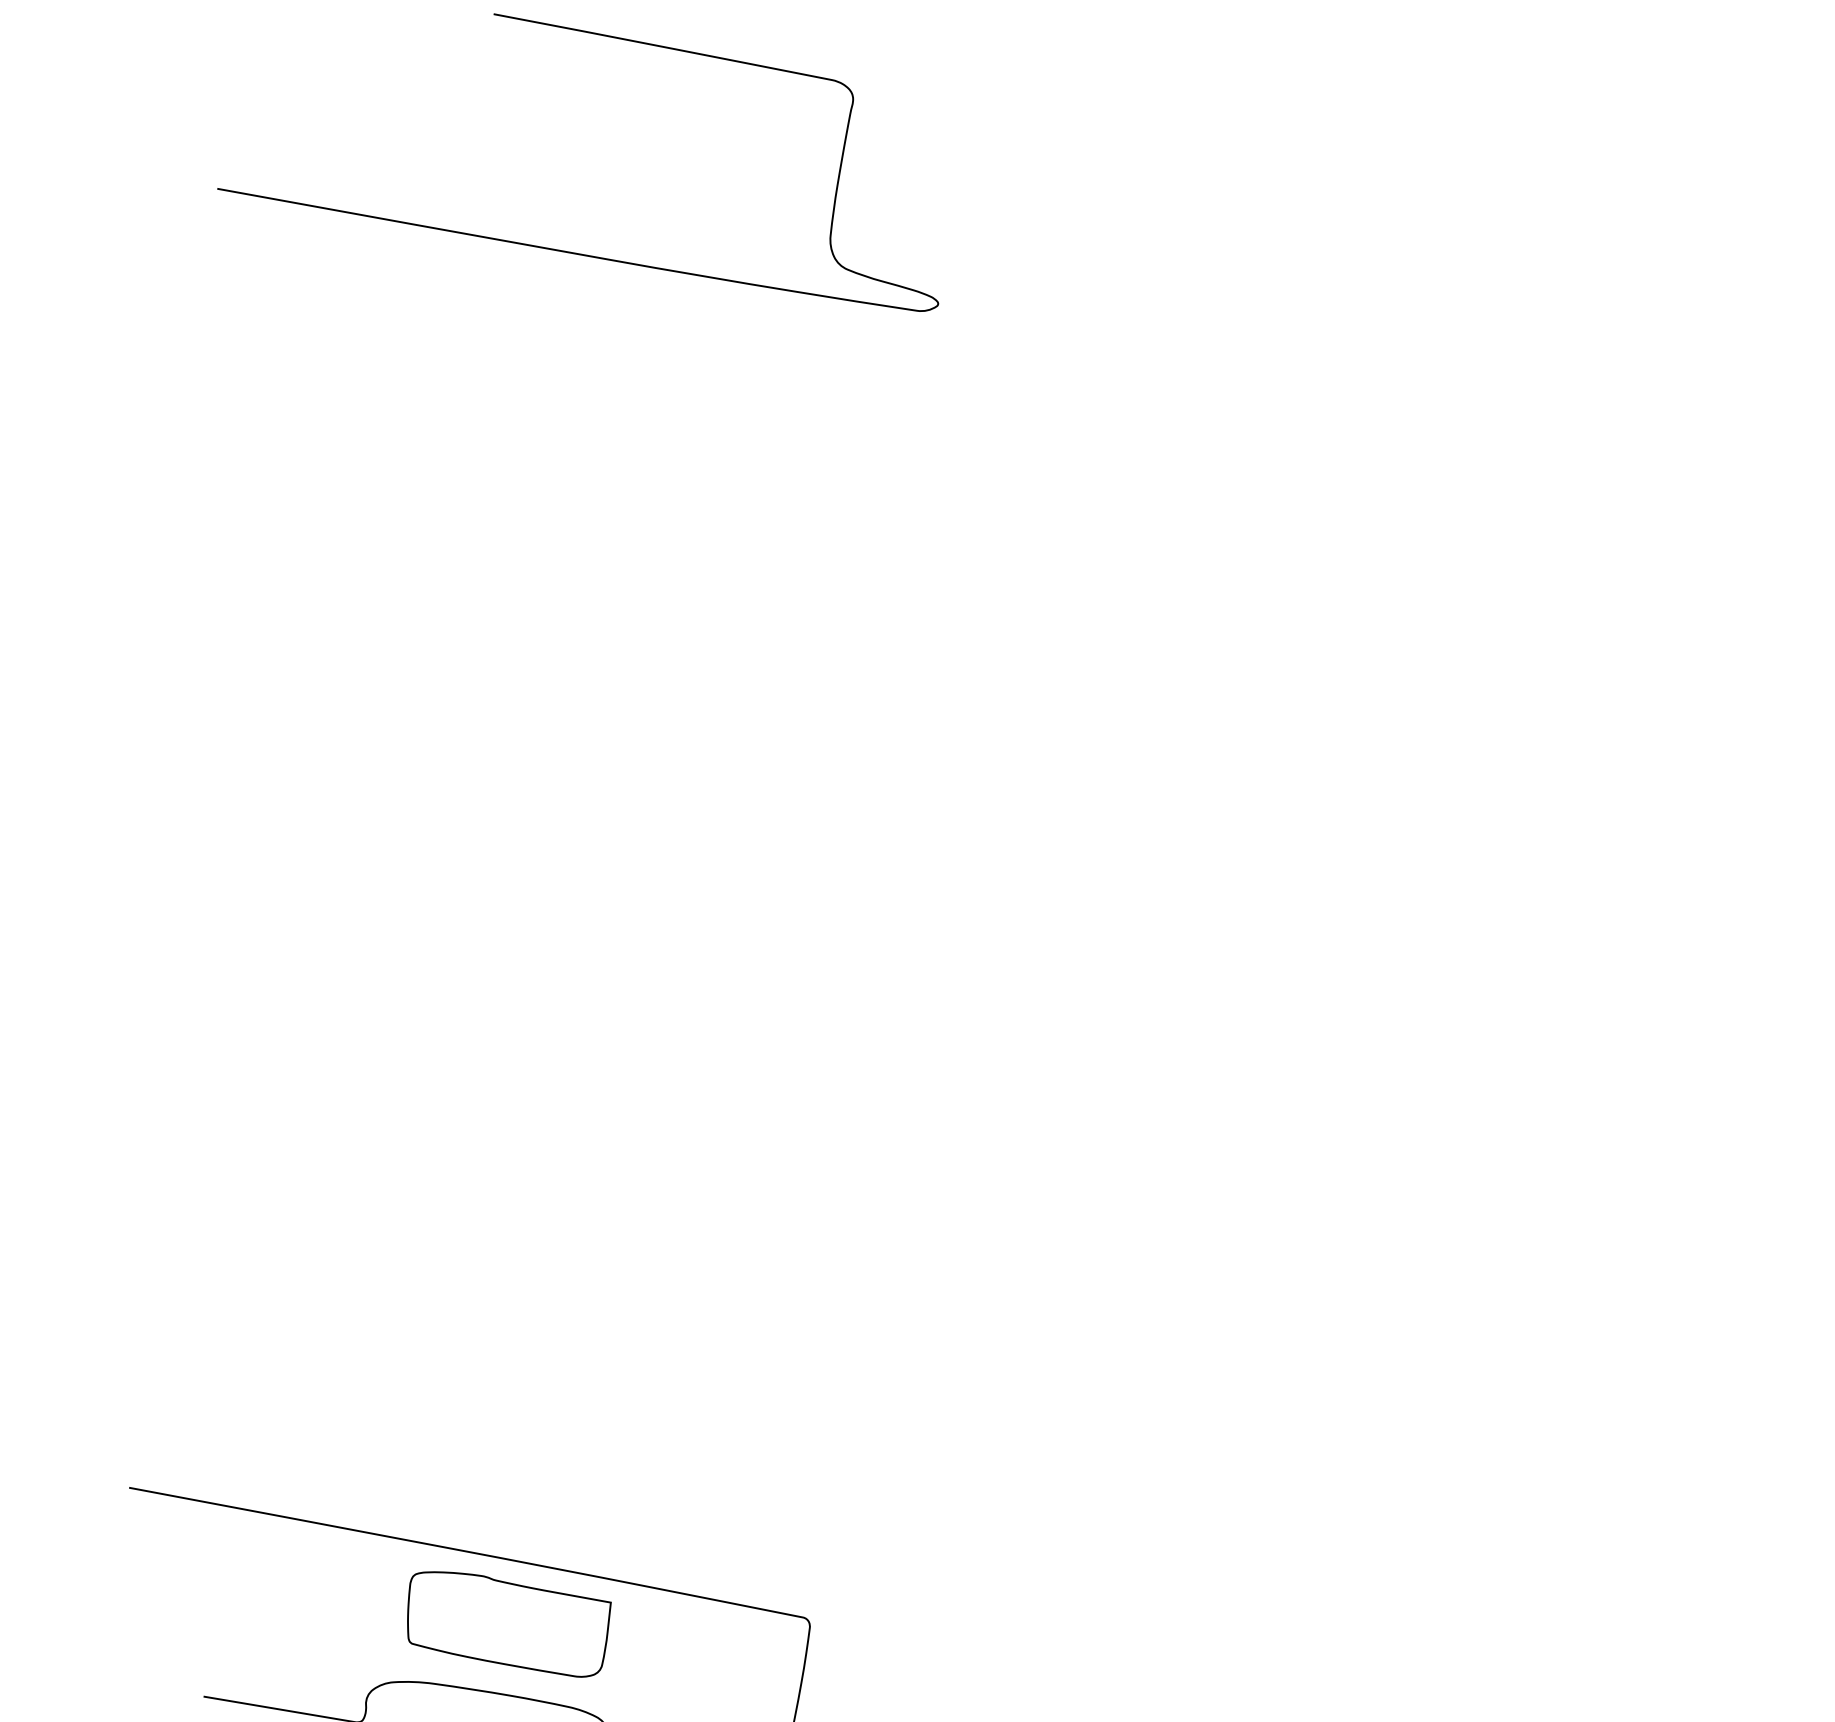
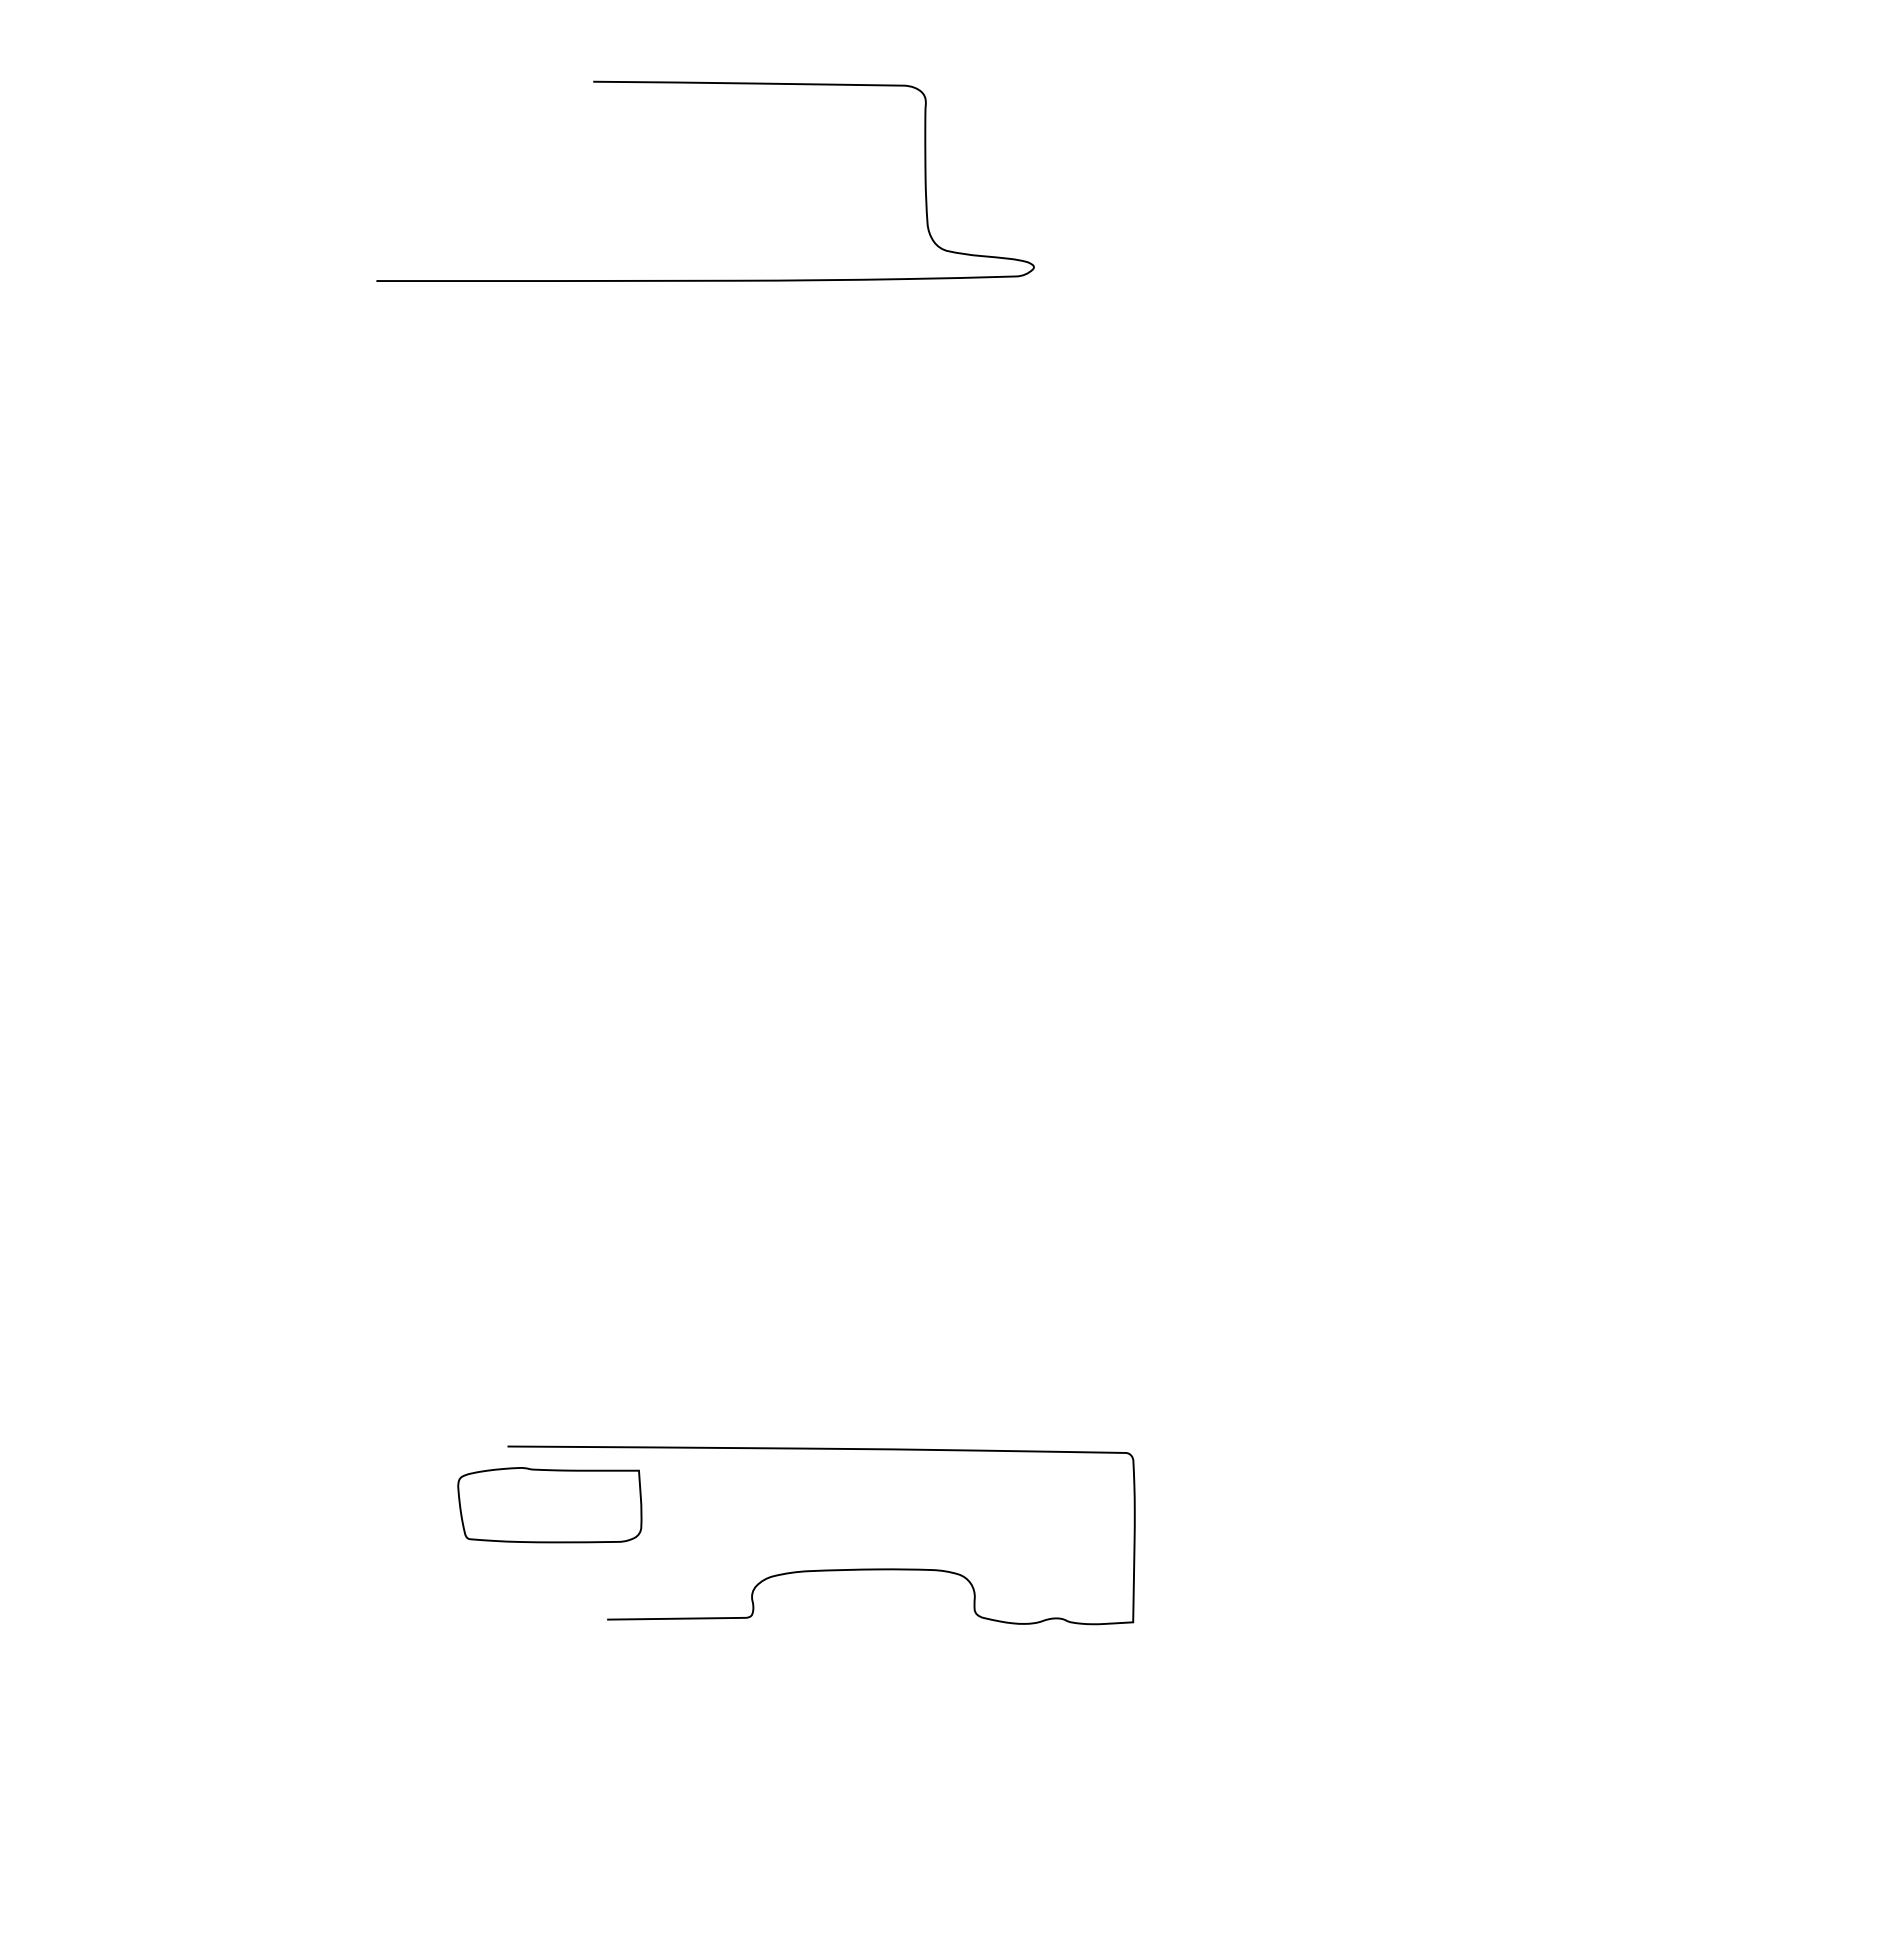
part: (506, 1622) -> (549, 1505), moved

